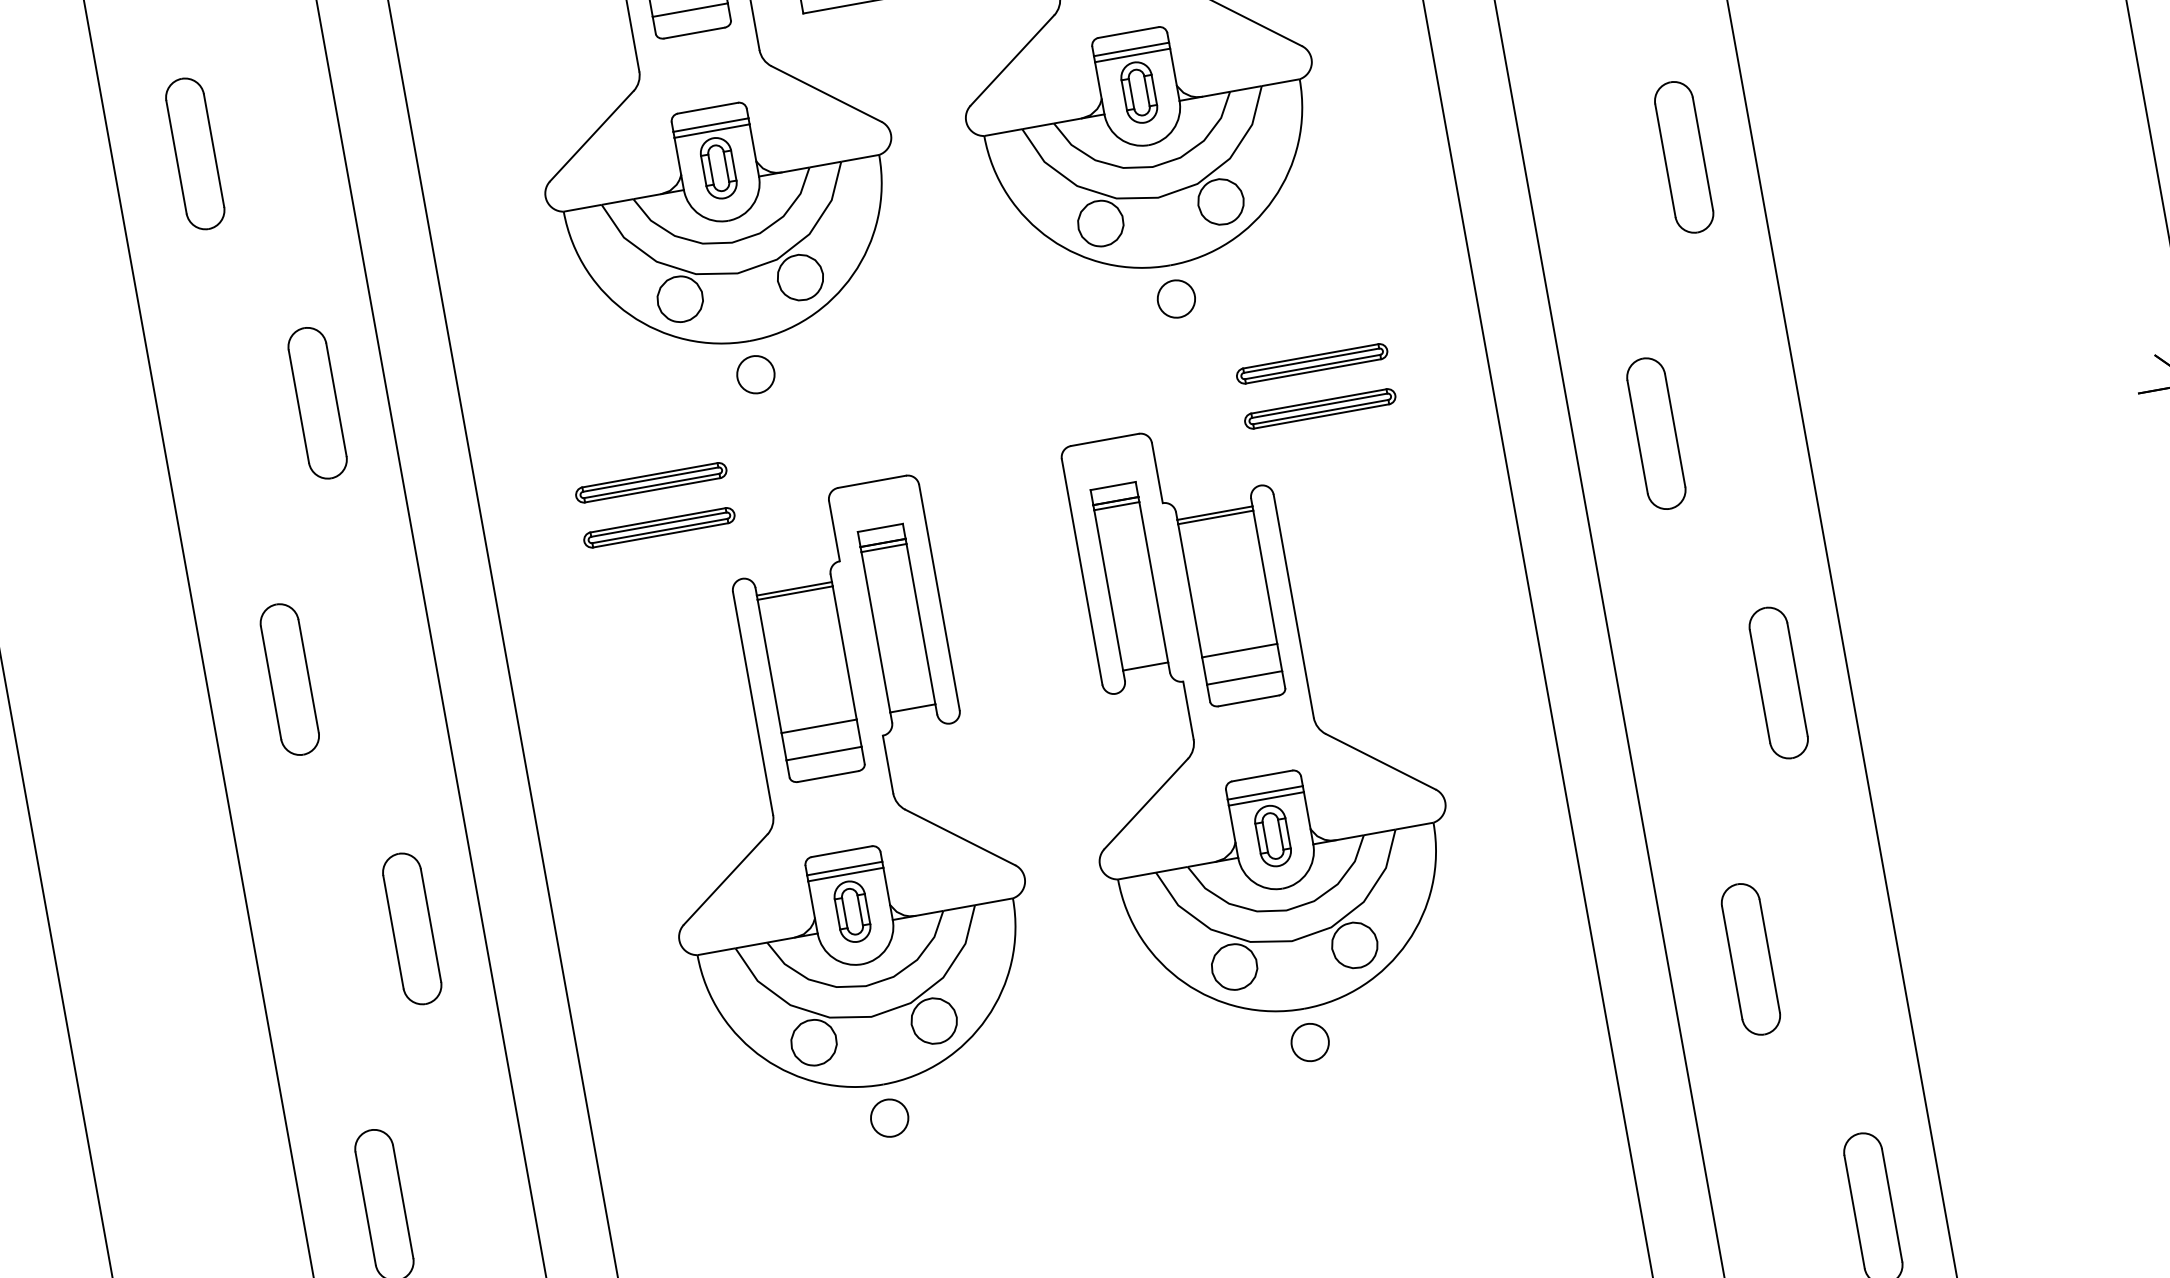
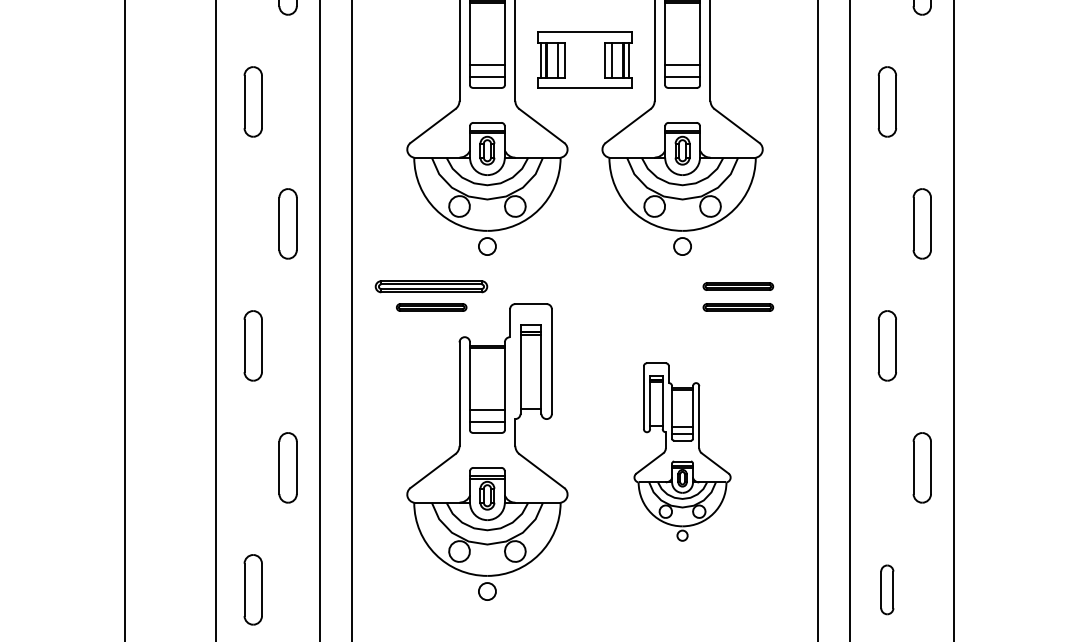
part: (650, 482) -> (431, 286), size x1.6
part: (1255, 740) -> (682, 451), size x0.6
part: (1748, 959) -> (886, 589), size x0.7

